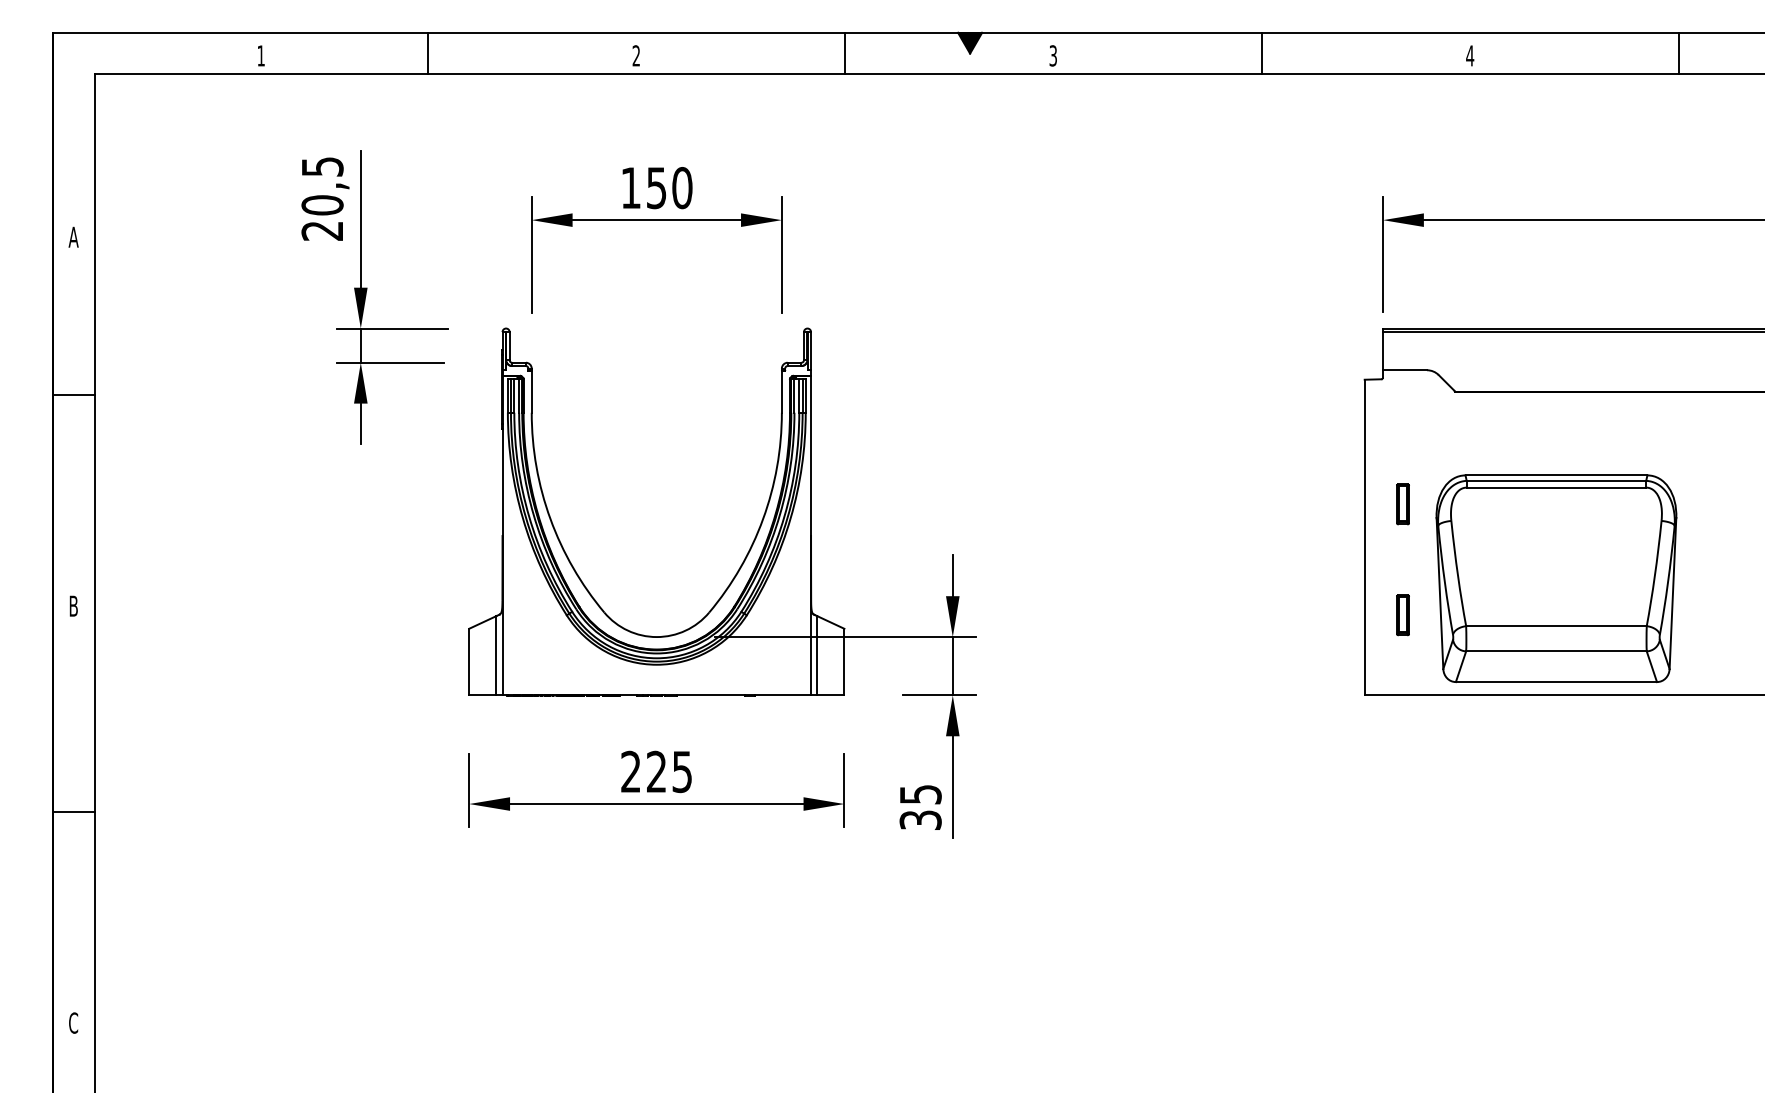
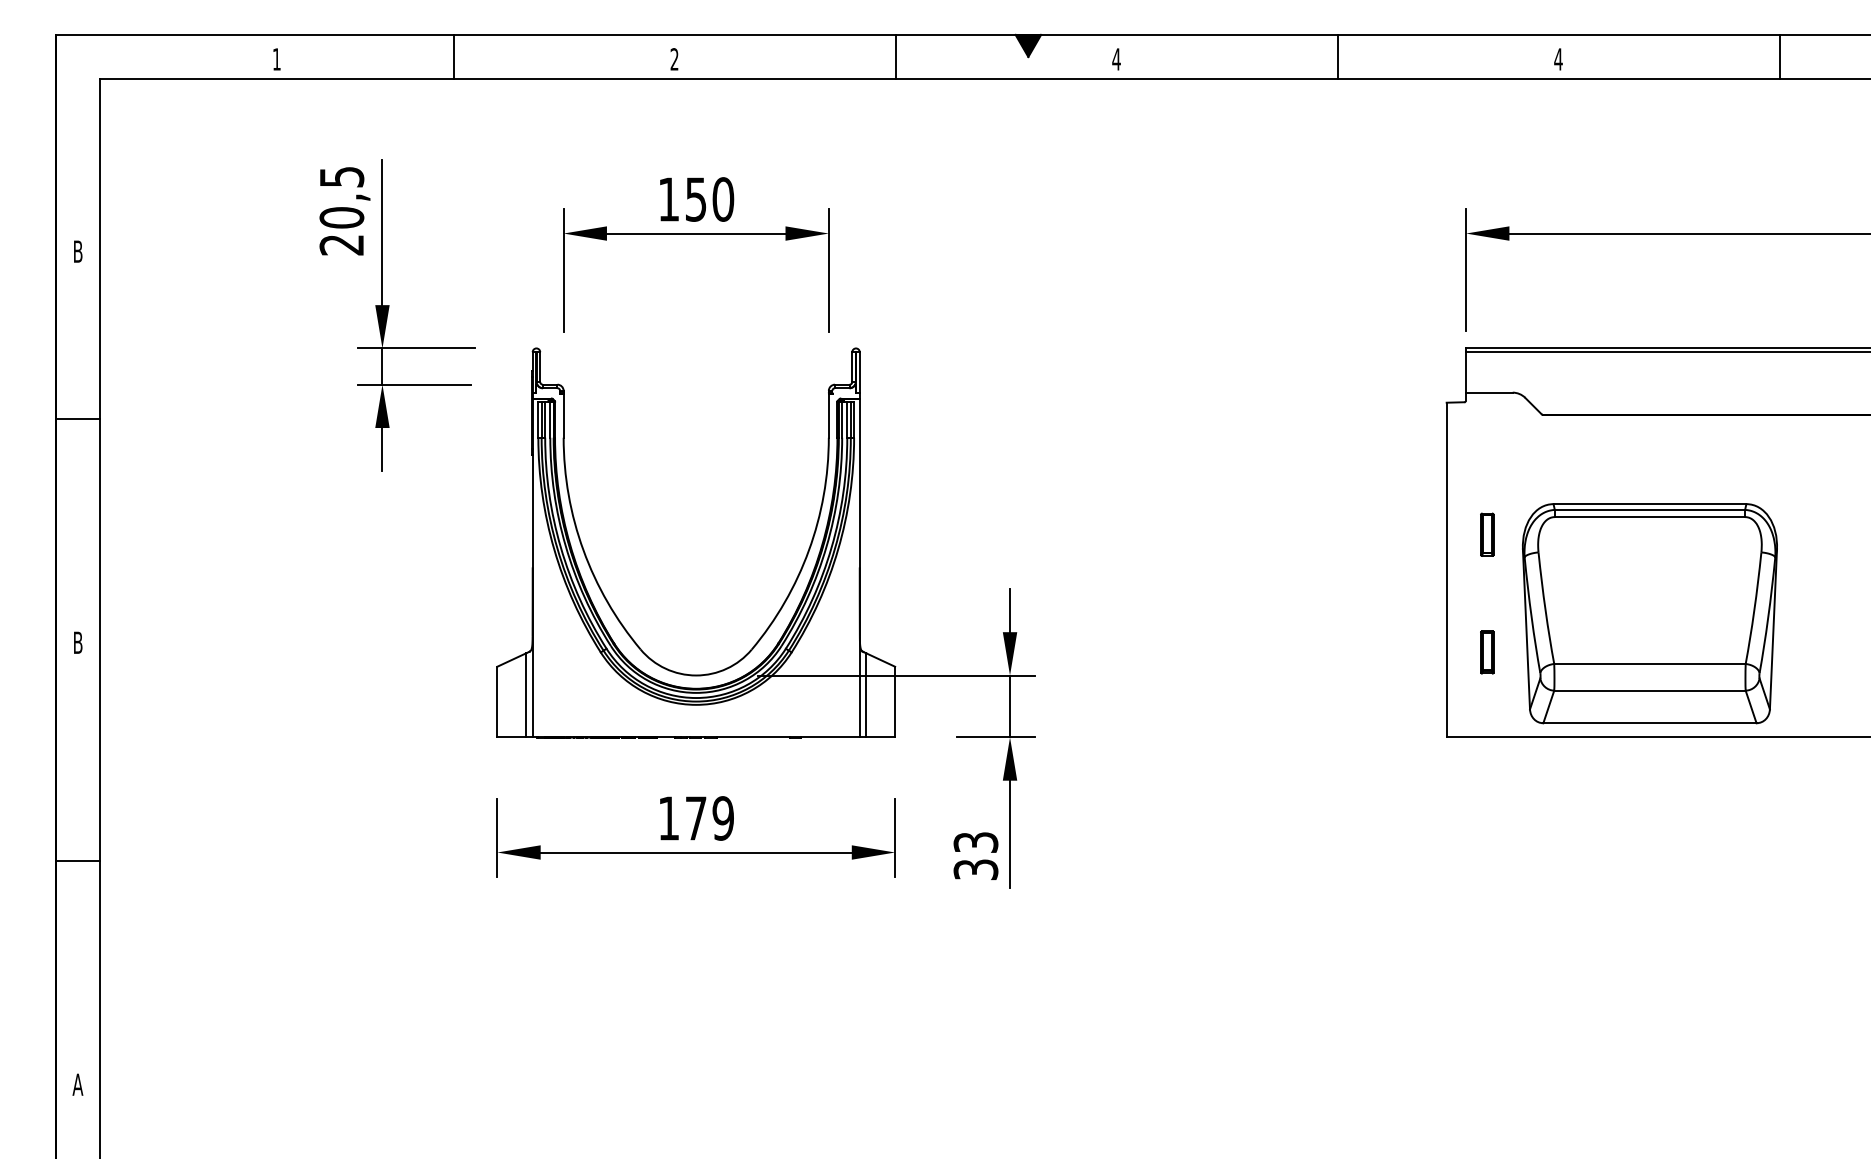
text: (1053, 55) -> (1116, 58), 3 -> 4
text: (73, 236) -> (77, 250), A -> B
text: (656, 771) -> (695, 818), 225 -> 179
text: (920, 794) -> (975, 842), 35 -> 33
text: (73, 1022) -> (77, 1084), C -> A

